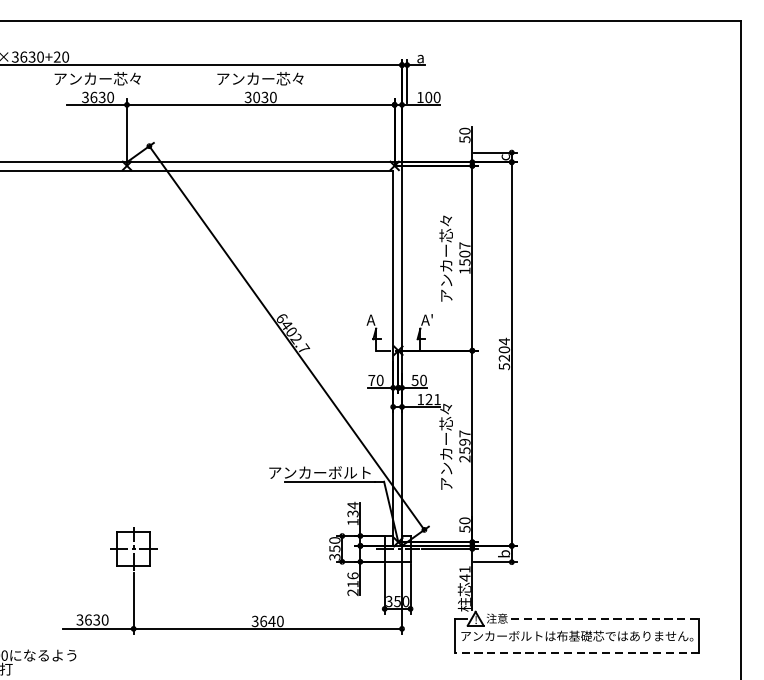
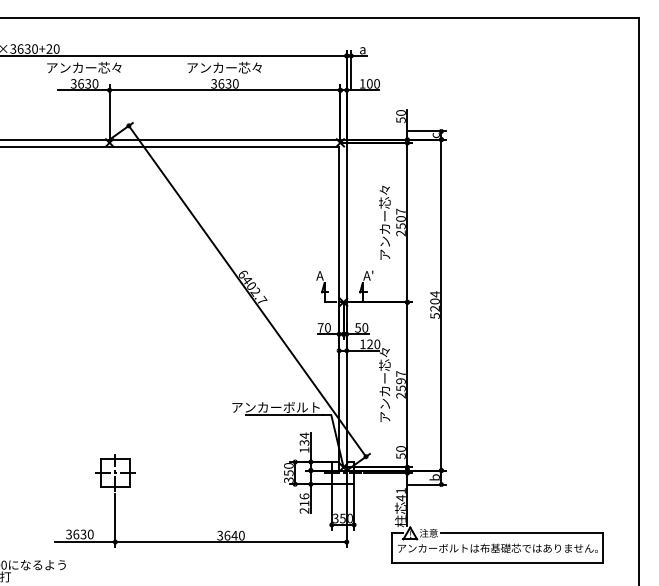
text: (256, 97) -> (221, 83), 3030 -> 3630
text: (464, 271) -> (400, 233), 1507 -> 2507
text: (437, 399) -> (377, 344), 121 -> 120
line: (605, 618) -> (522, 533), dashed -> solid
line: (576, 652) -> (497, 562), dashed -> solid

